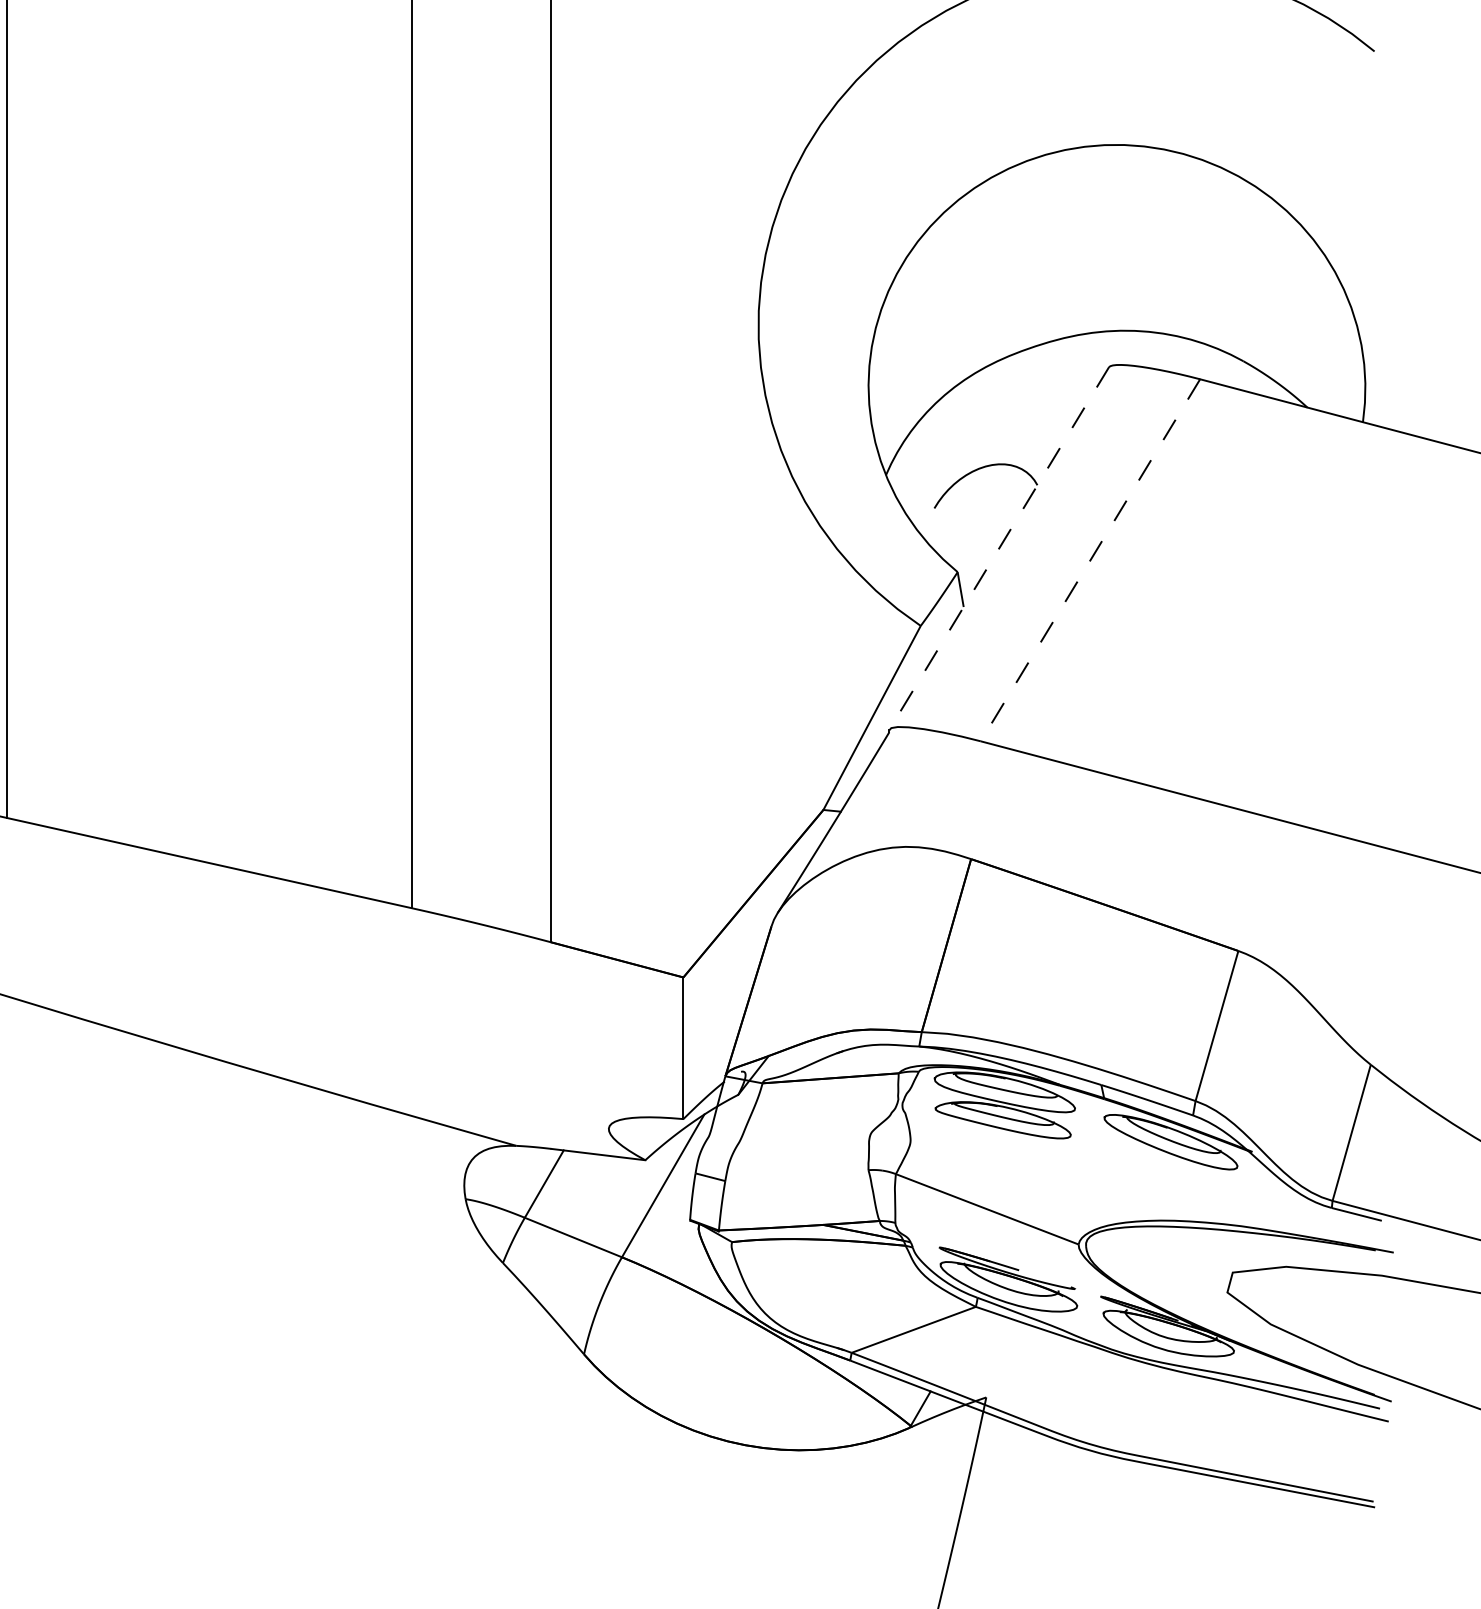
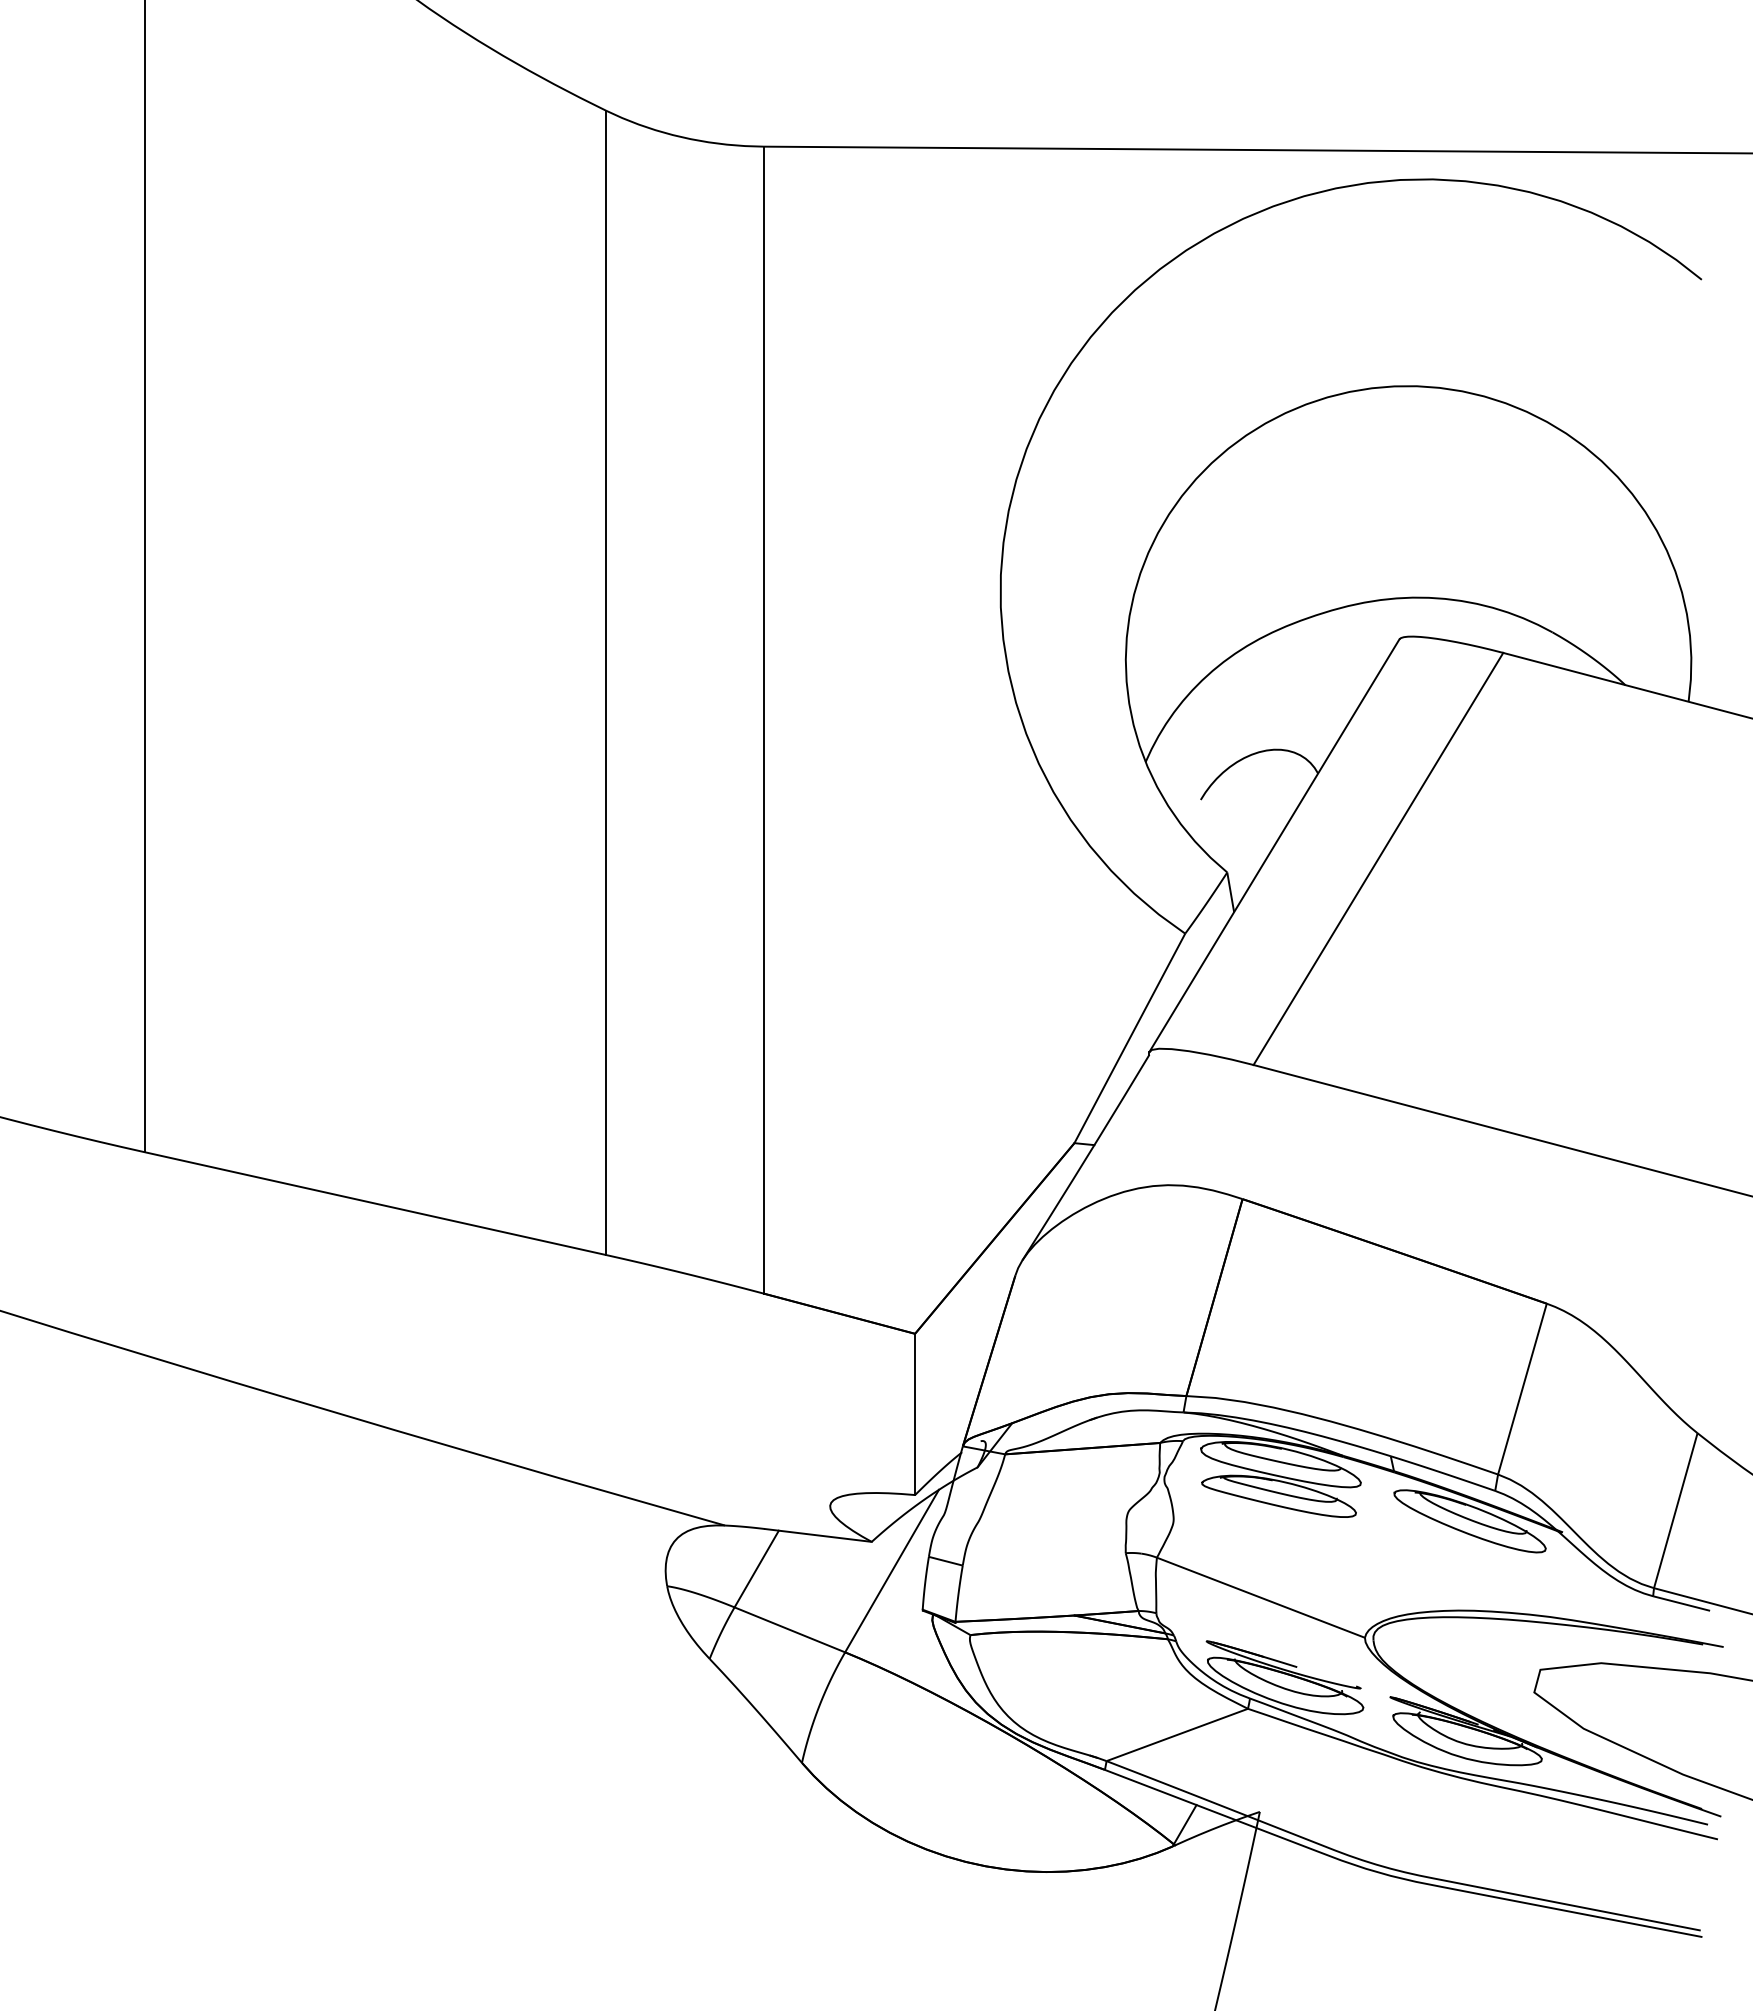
line: (999, 548) -> (1274, 845), dashed -> solid
line: (1090, 559) -> (1378, 858), dashed -> solid

